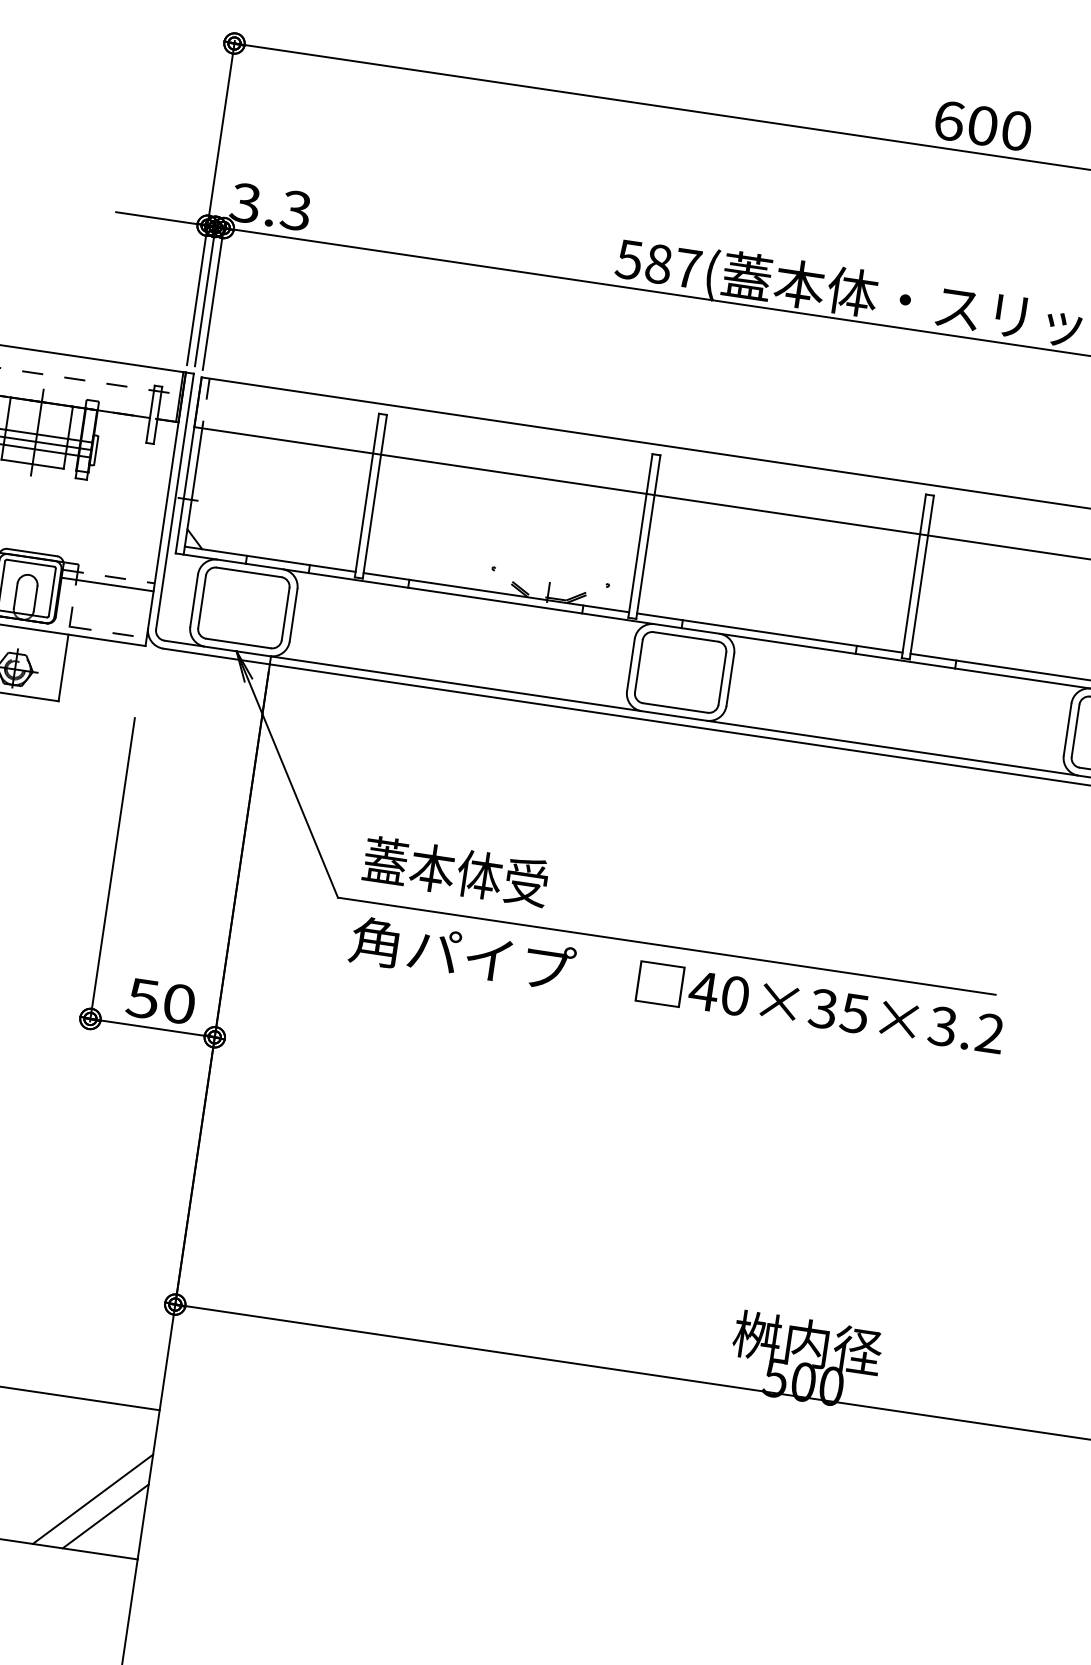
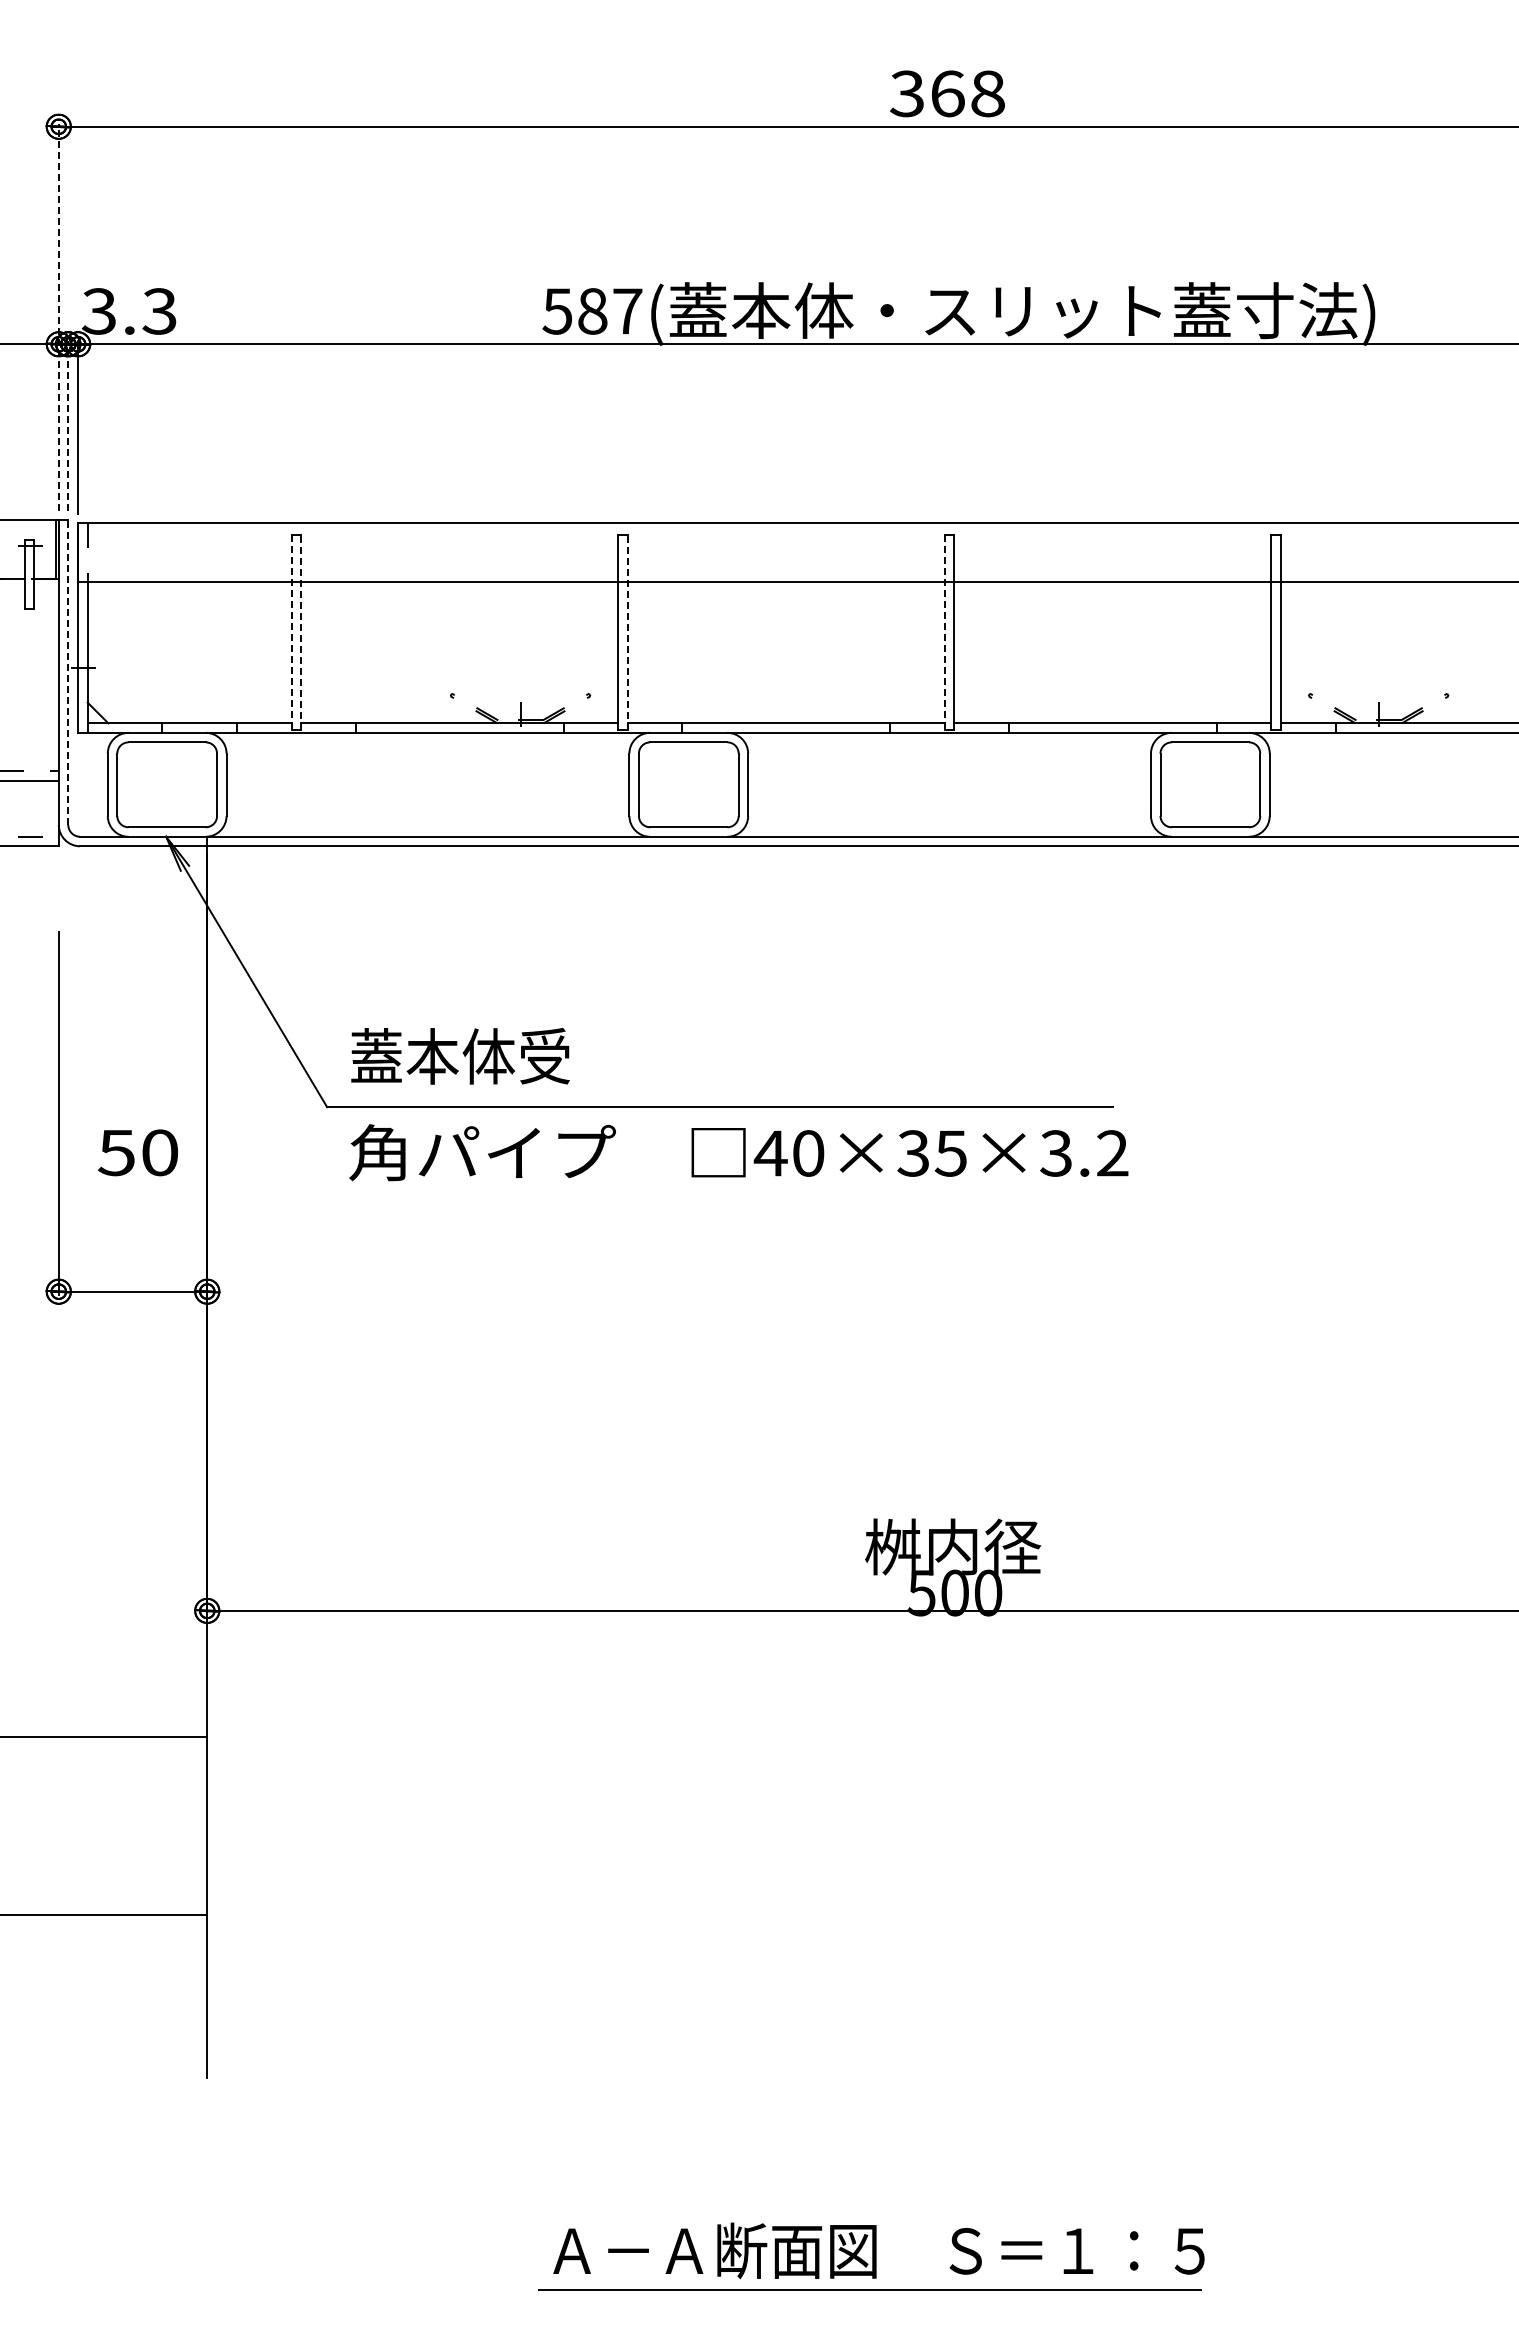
text: (982, 125) -> (947, 93), 600 -> 368
line: (210, 202) -> (58, 316), solid -> dashed
line: (205, 295) -> (68, 426), solid -> dashed
line: (366, 495) -> (291, 632), solid -> dashed
line: (375, 497) -> (301, 632), solid -> dashed
line: (175, 501) -> (68, 672), solid -> dashed
line: (648, 537) -> (627, 632), solid -> dashed
line: (913, 576) -> (944, 632), solid -> dashed
text: (160, 1000) -> (137, 1152), moved
line: (92, 1499) -> (144, 1852), removed
line: (105, 1516) -> (162, 1870), removed

